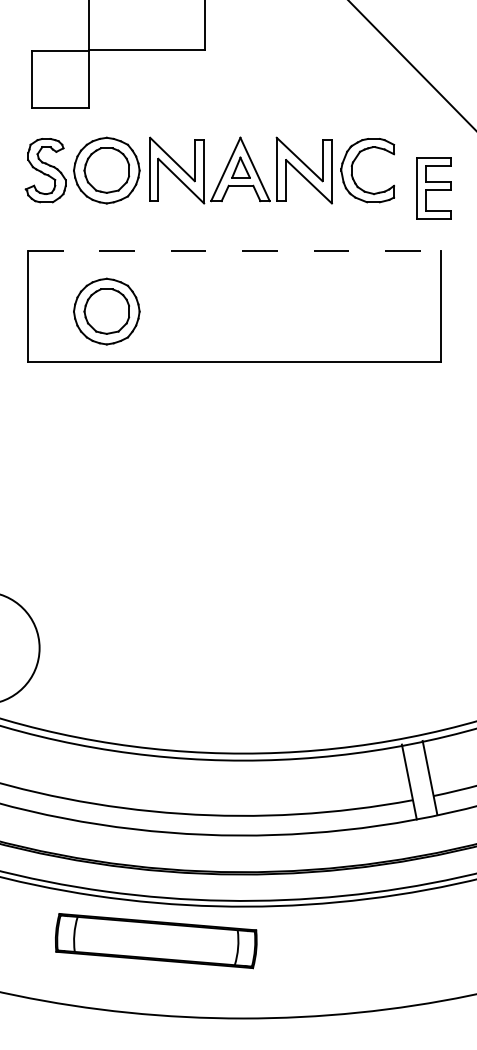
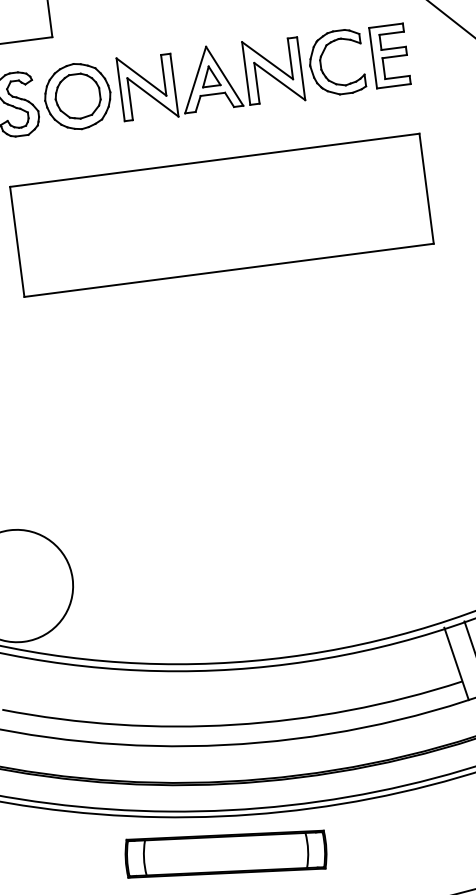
part: (433, 188) -> (389, 55), moved
line: (234, 251) -> (214, 160), dashed -> solid
part: (106, 311) -> (95, 236), removed

